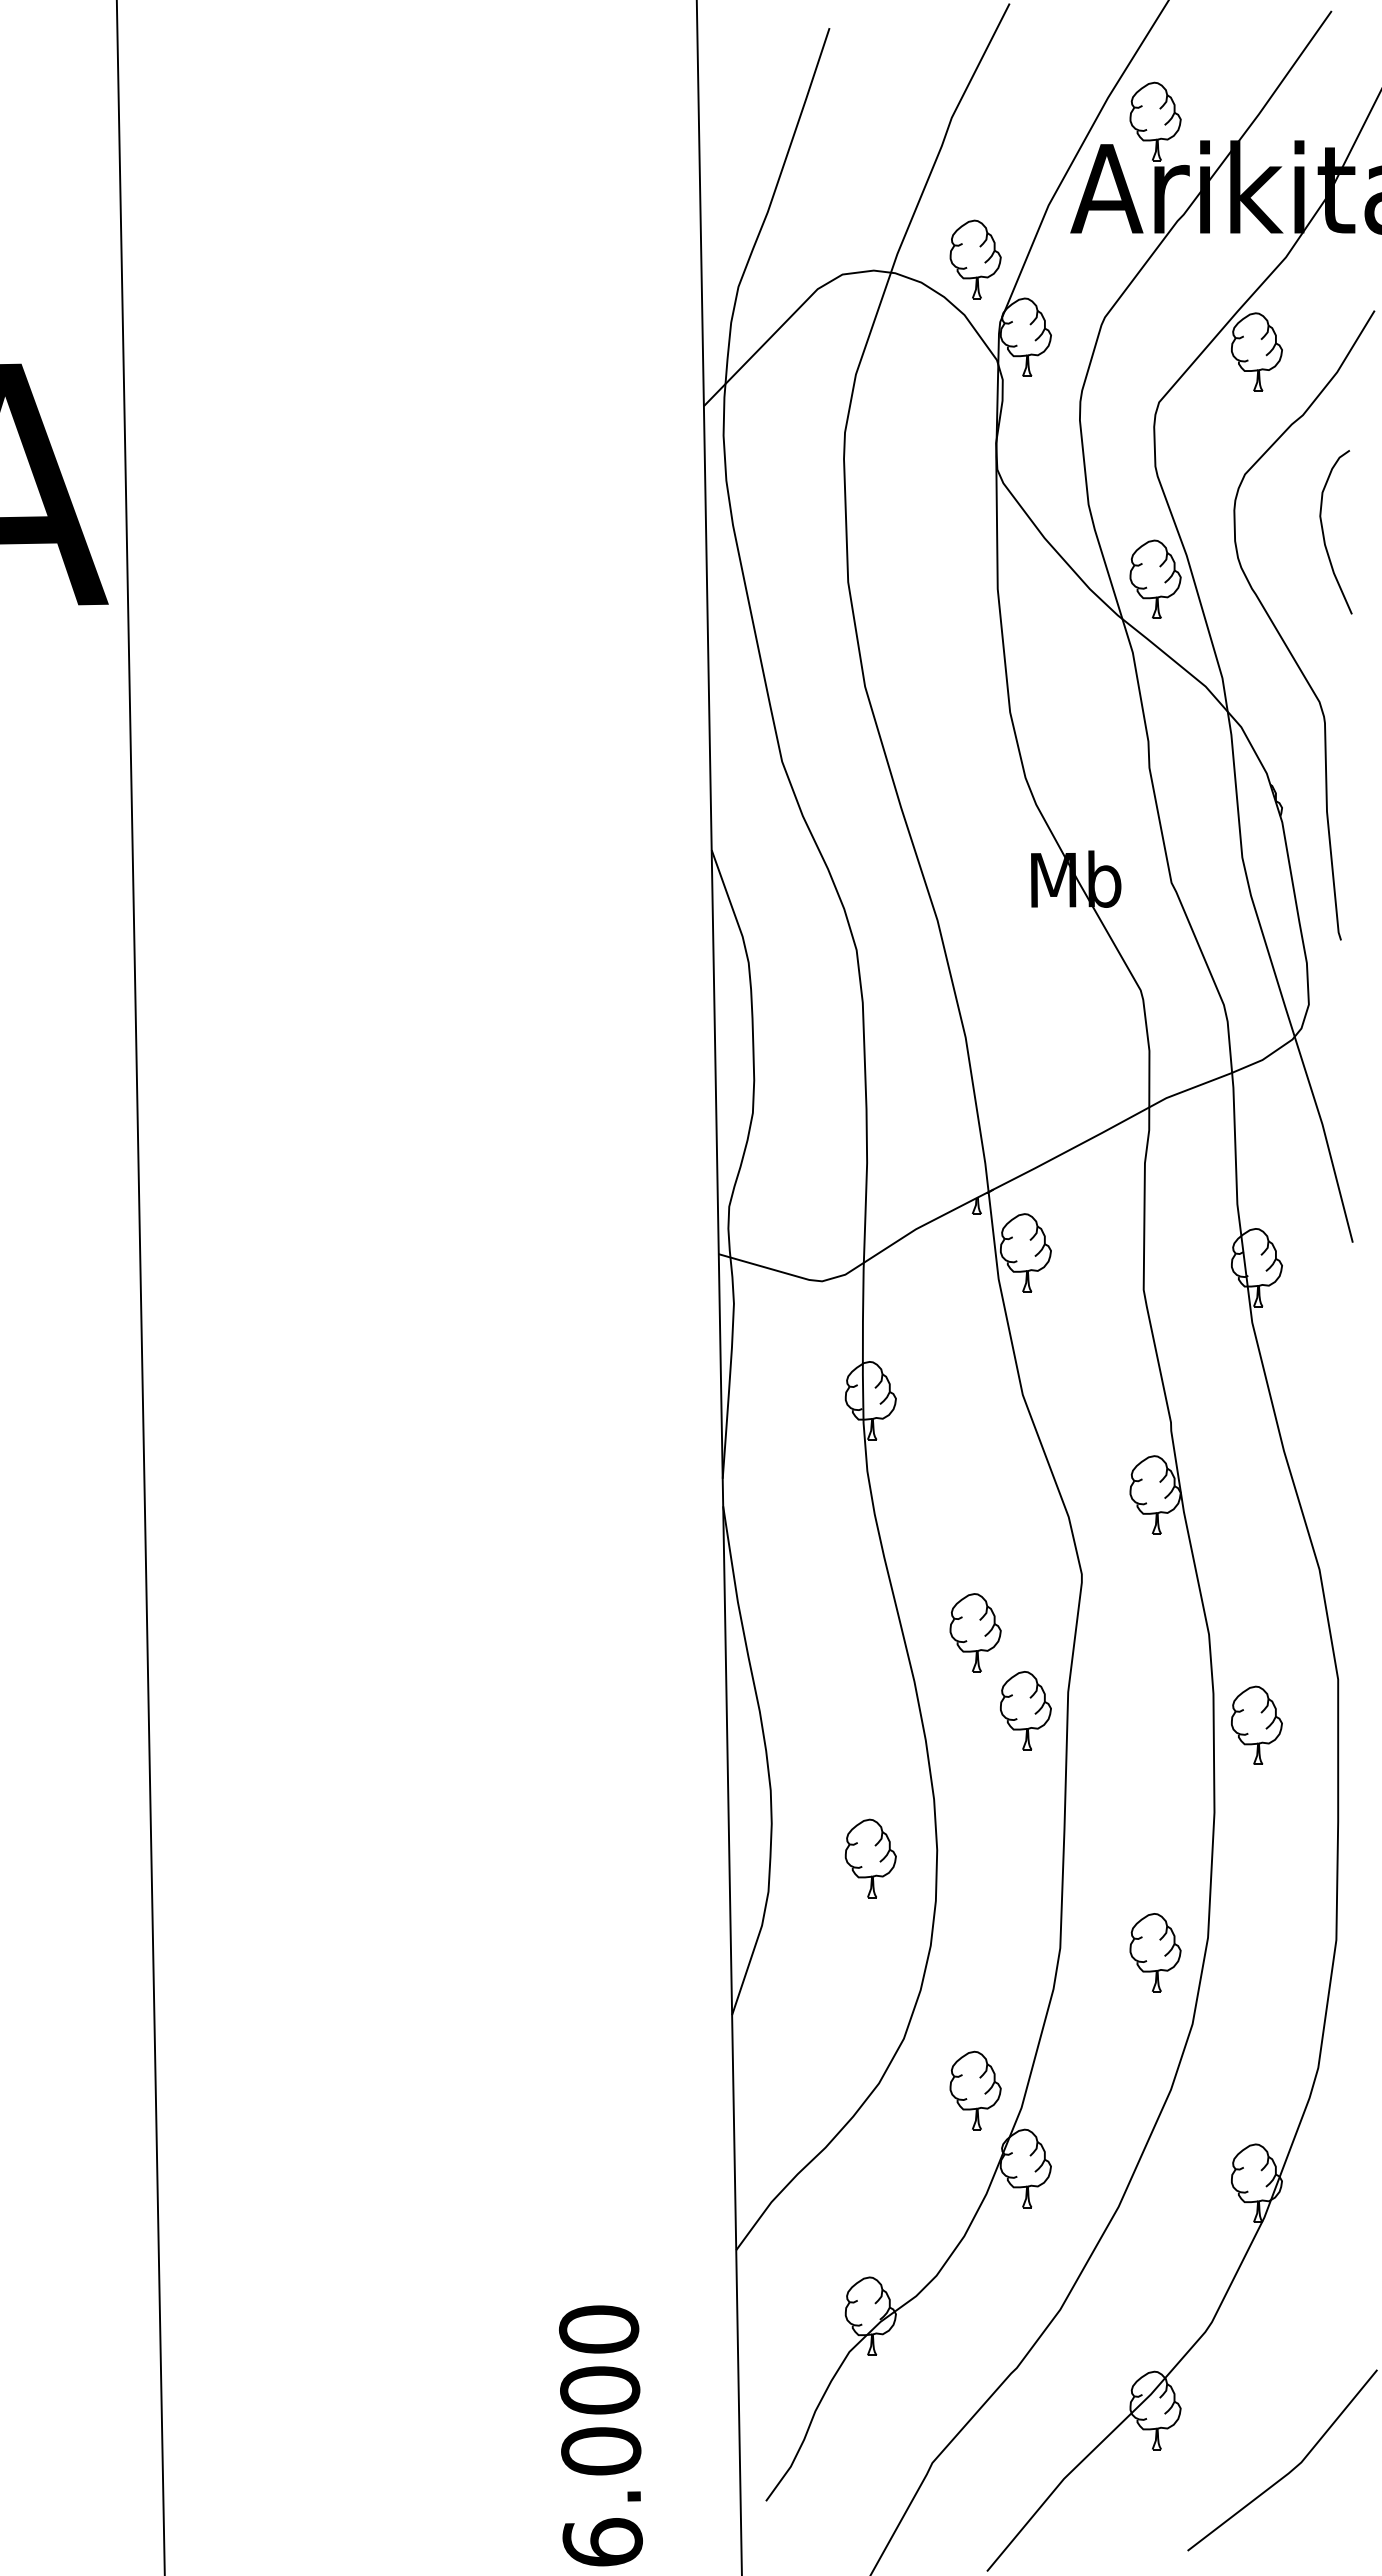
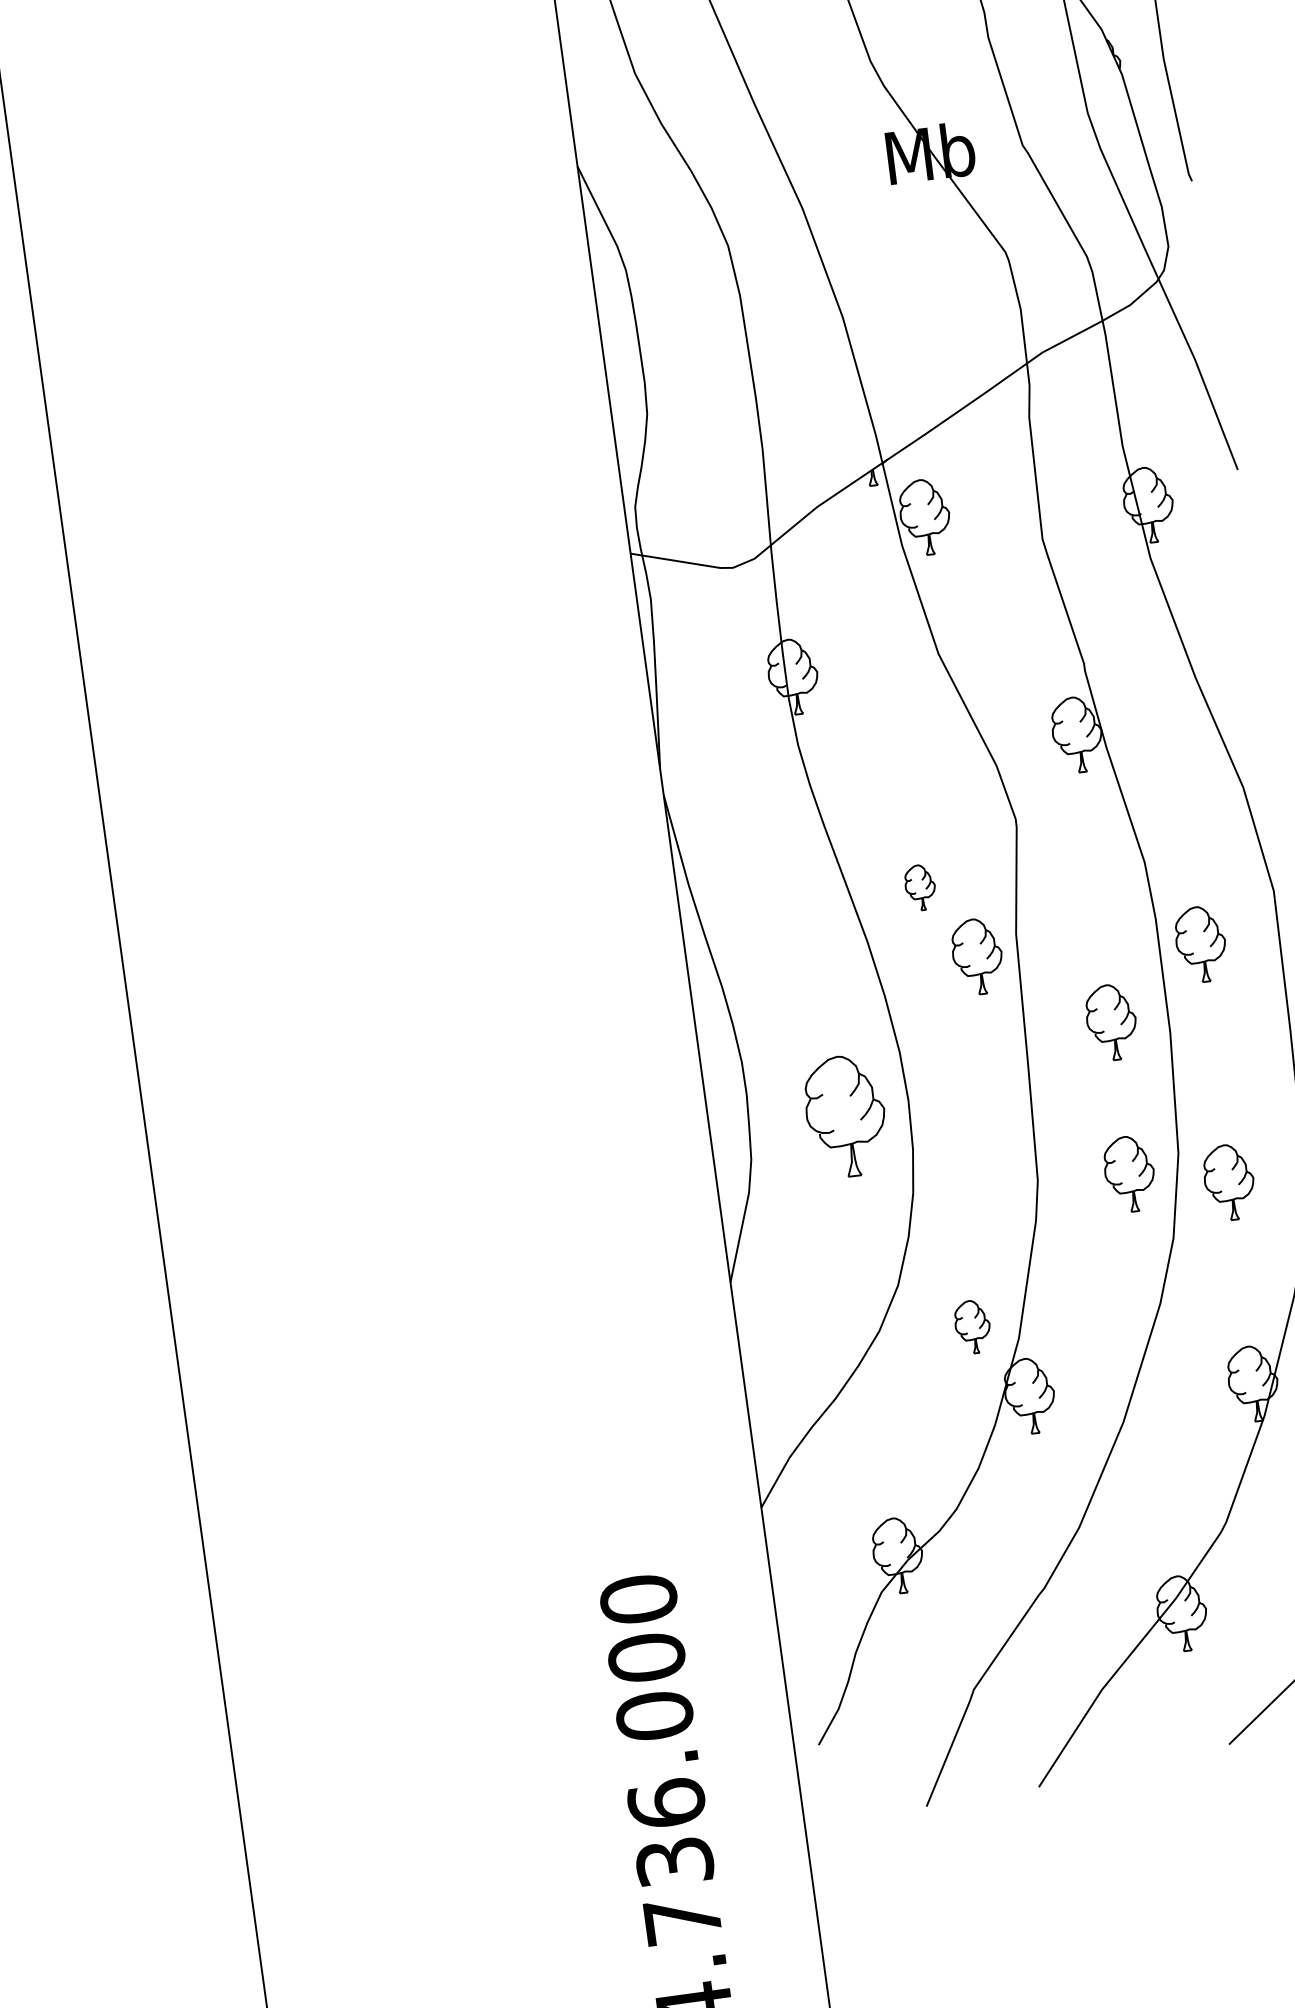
part: (975, 1632) -> (920, 887), size x0.6
part: (1155, 1794) -> (1111, 1022), added
part: (870, 1858) -> (845, 1116), size x1.6
part: (1256, 1972) -> (1228, 1181), added
part: (975, 2090) -> (972, 1326), size x0.7

